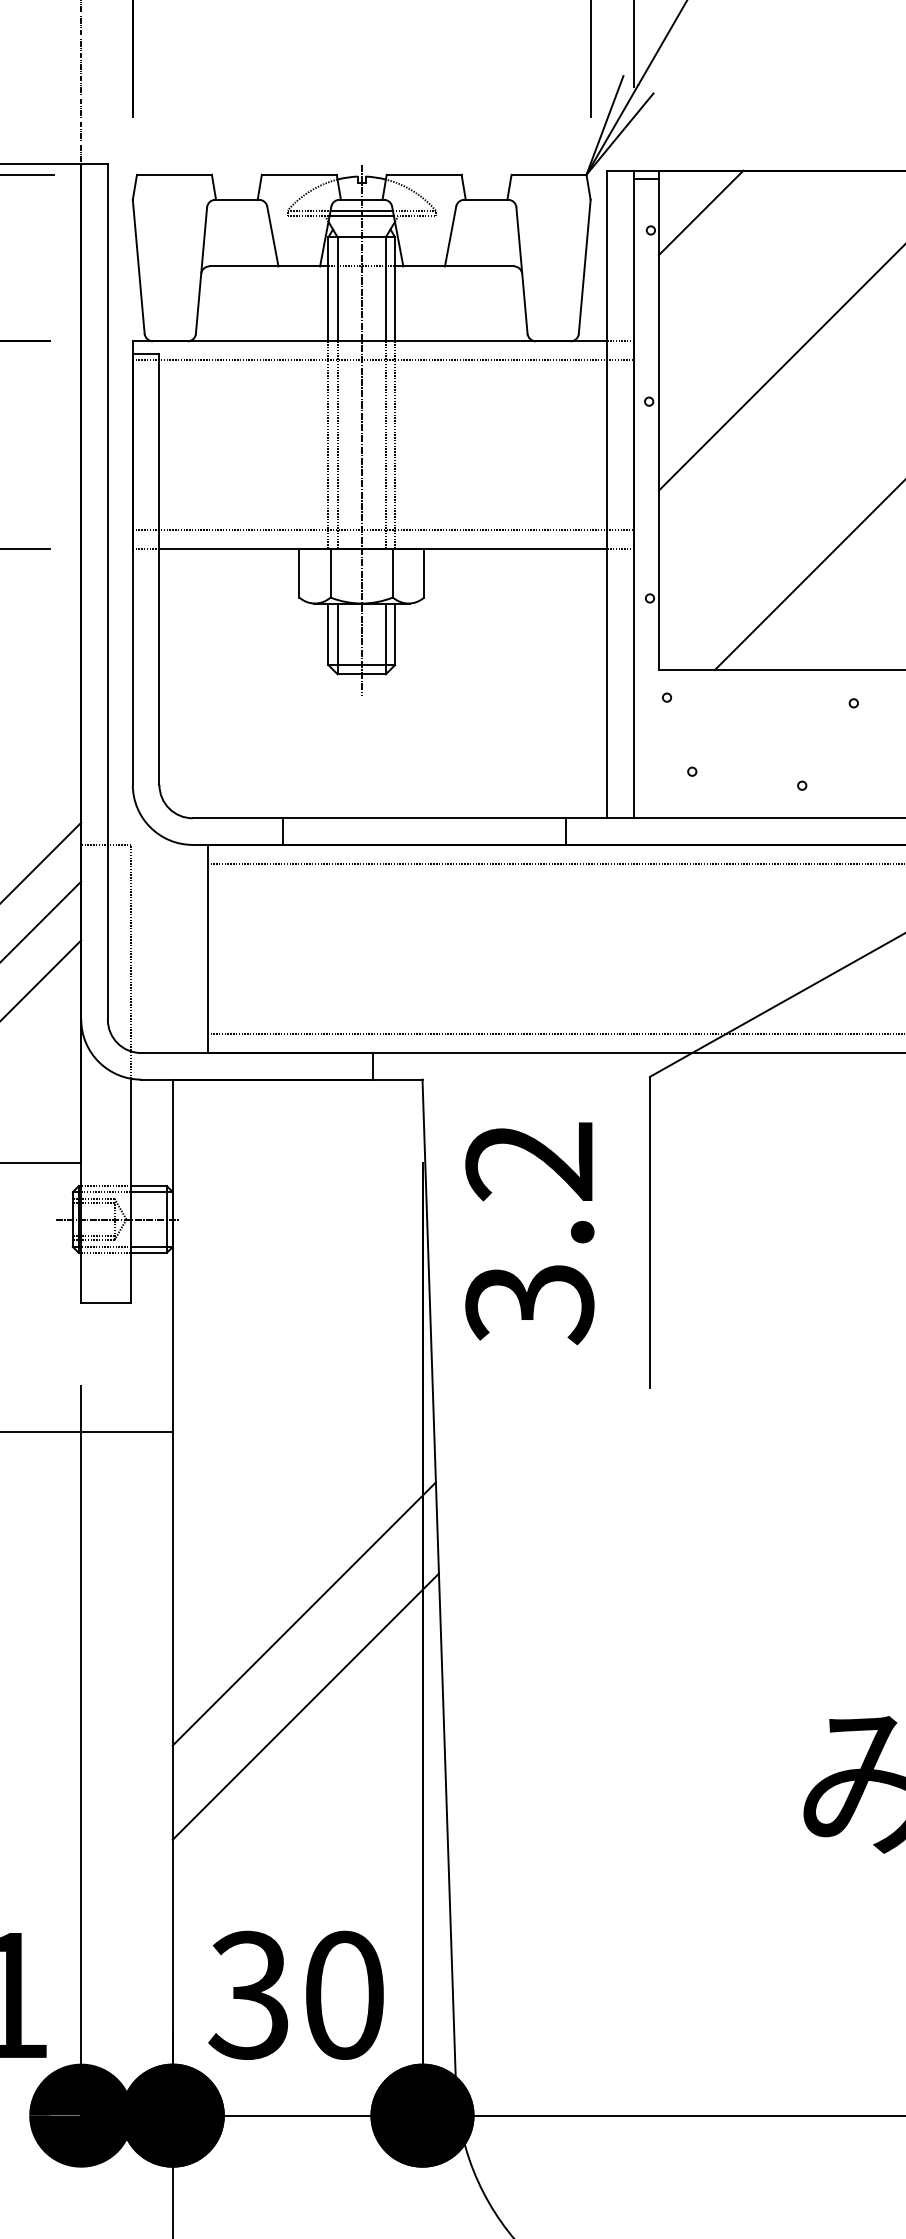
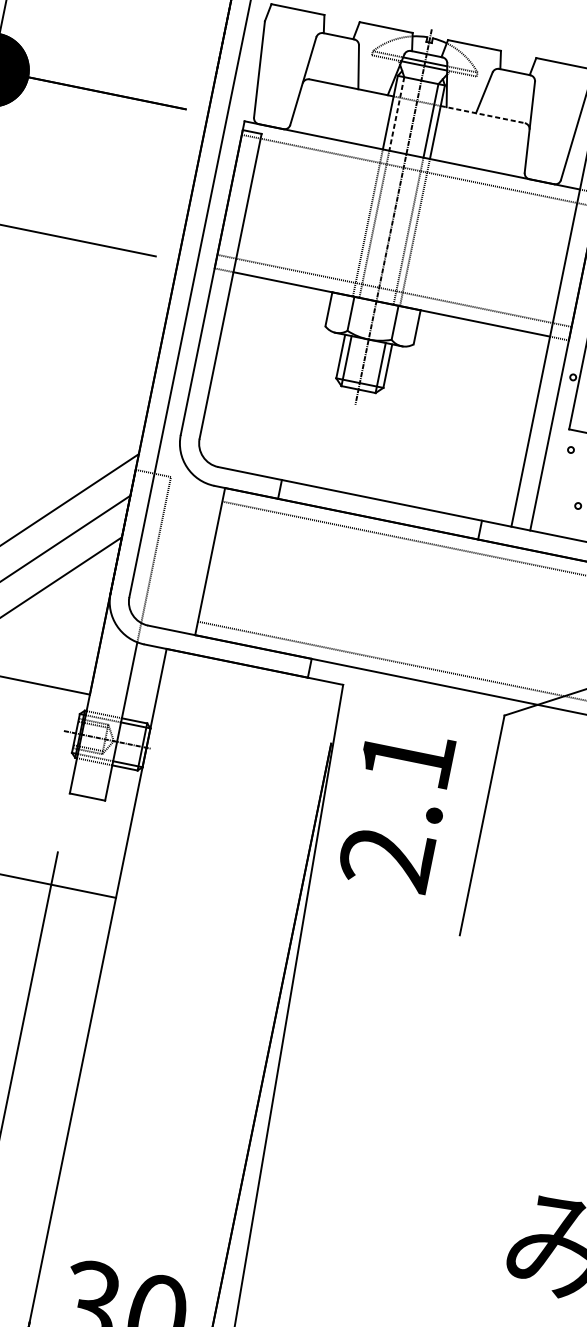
line: (455, 266) -> (483, 114), solid -> dashed
line: (337, 289) -> (396, 114), solid -> dashed
text: (529, 1233) -> (396, 809), 3.2 -> 2.1
line: (303, 1613) -> (182, 1045), removed
line: (305, 1706) -> (170, 1111), removed

